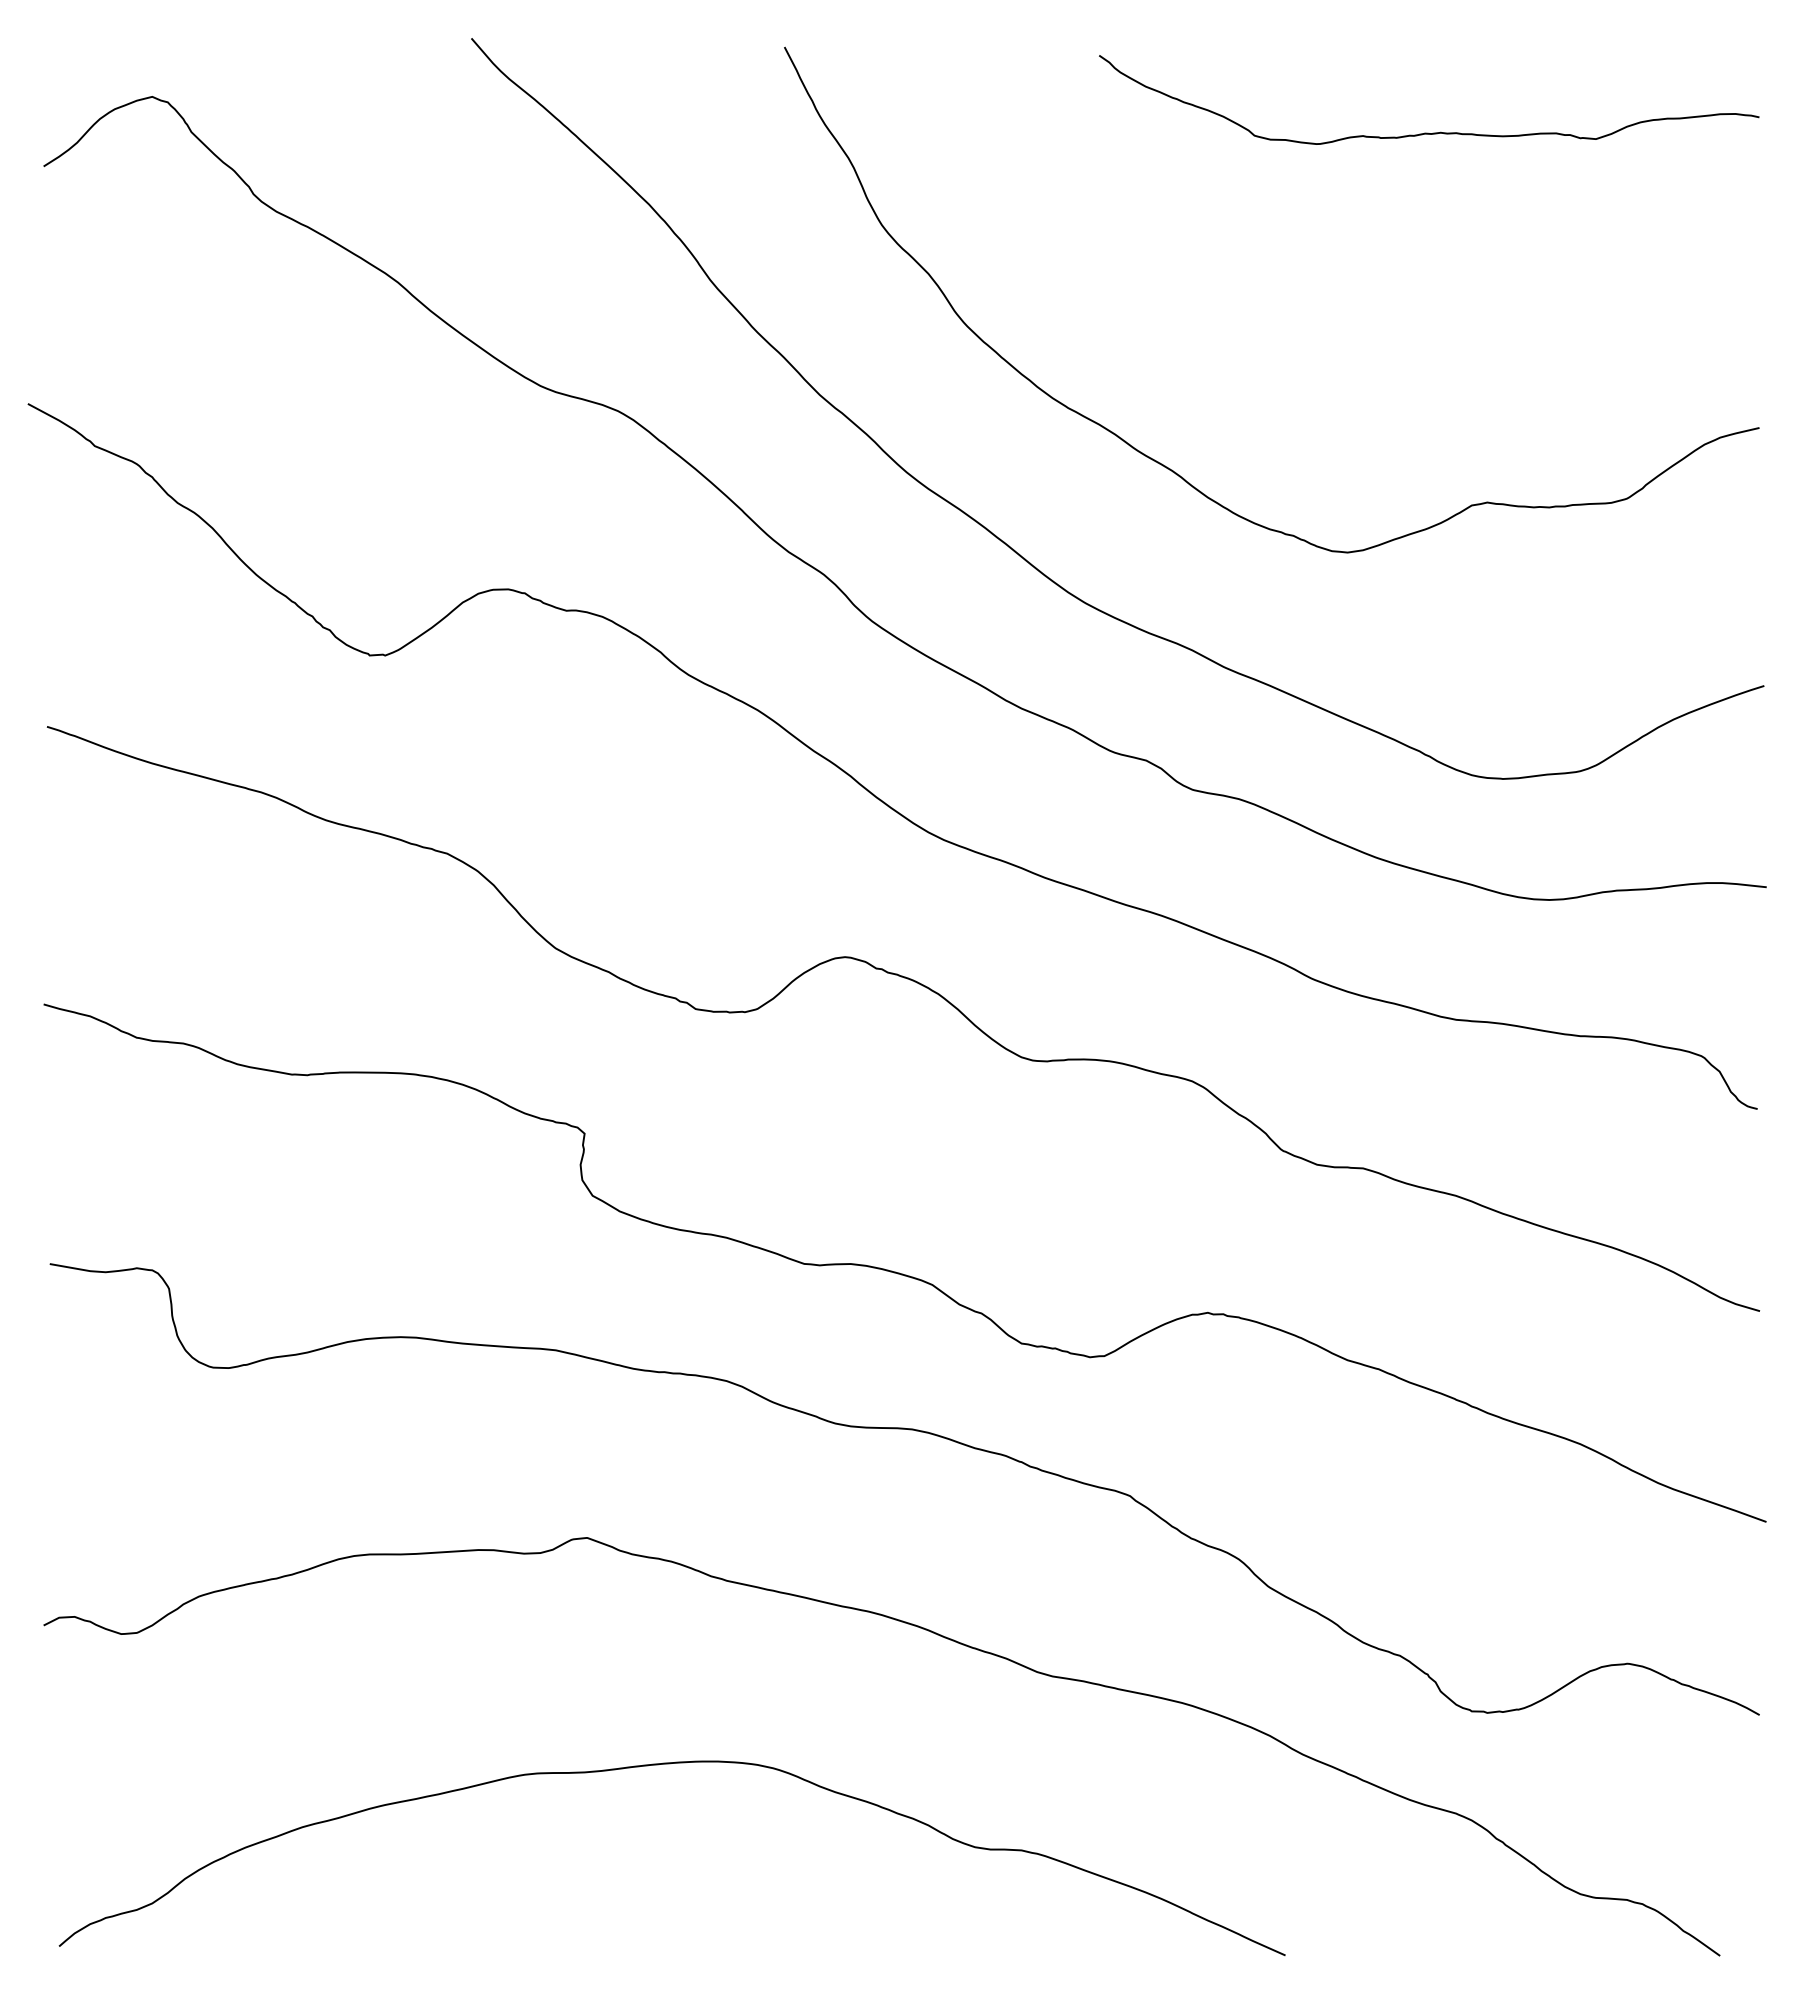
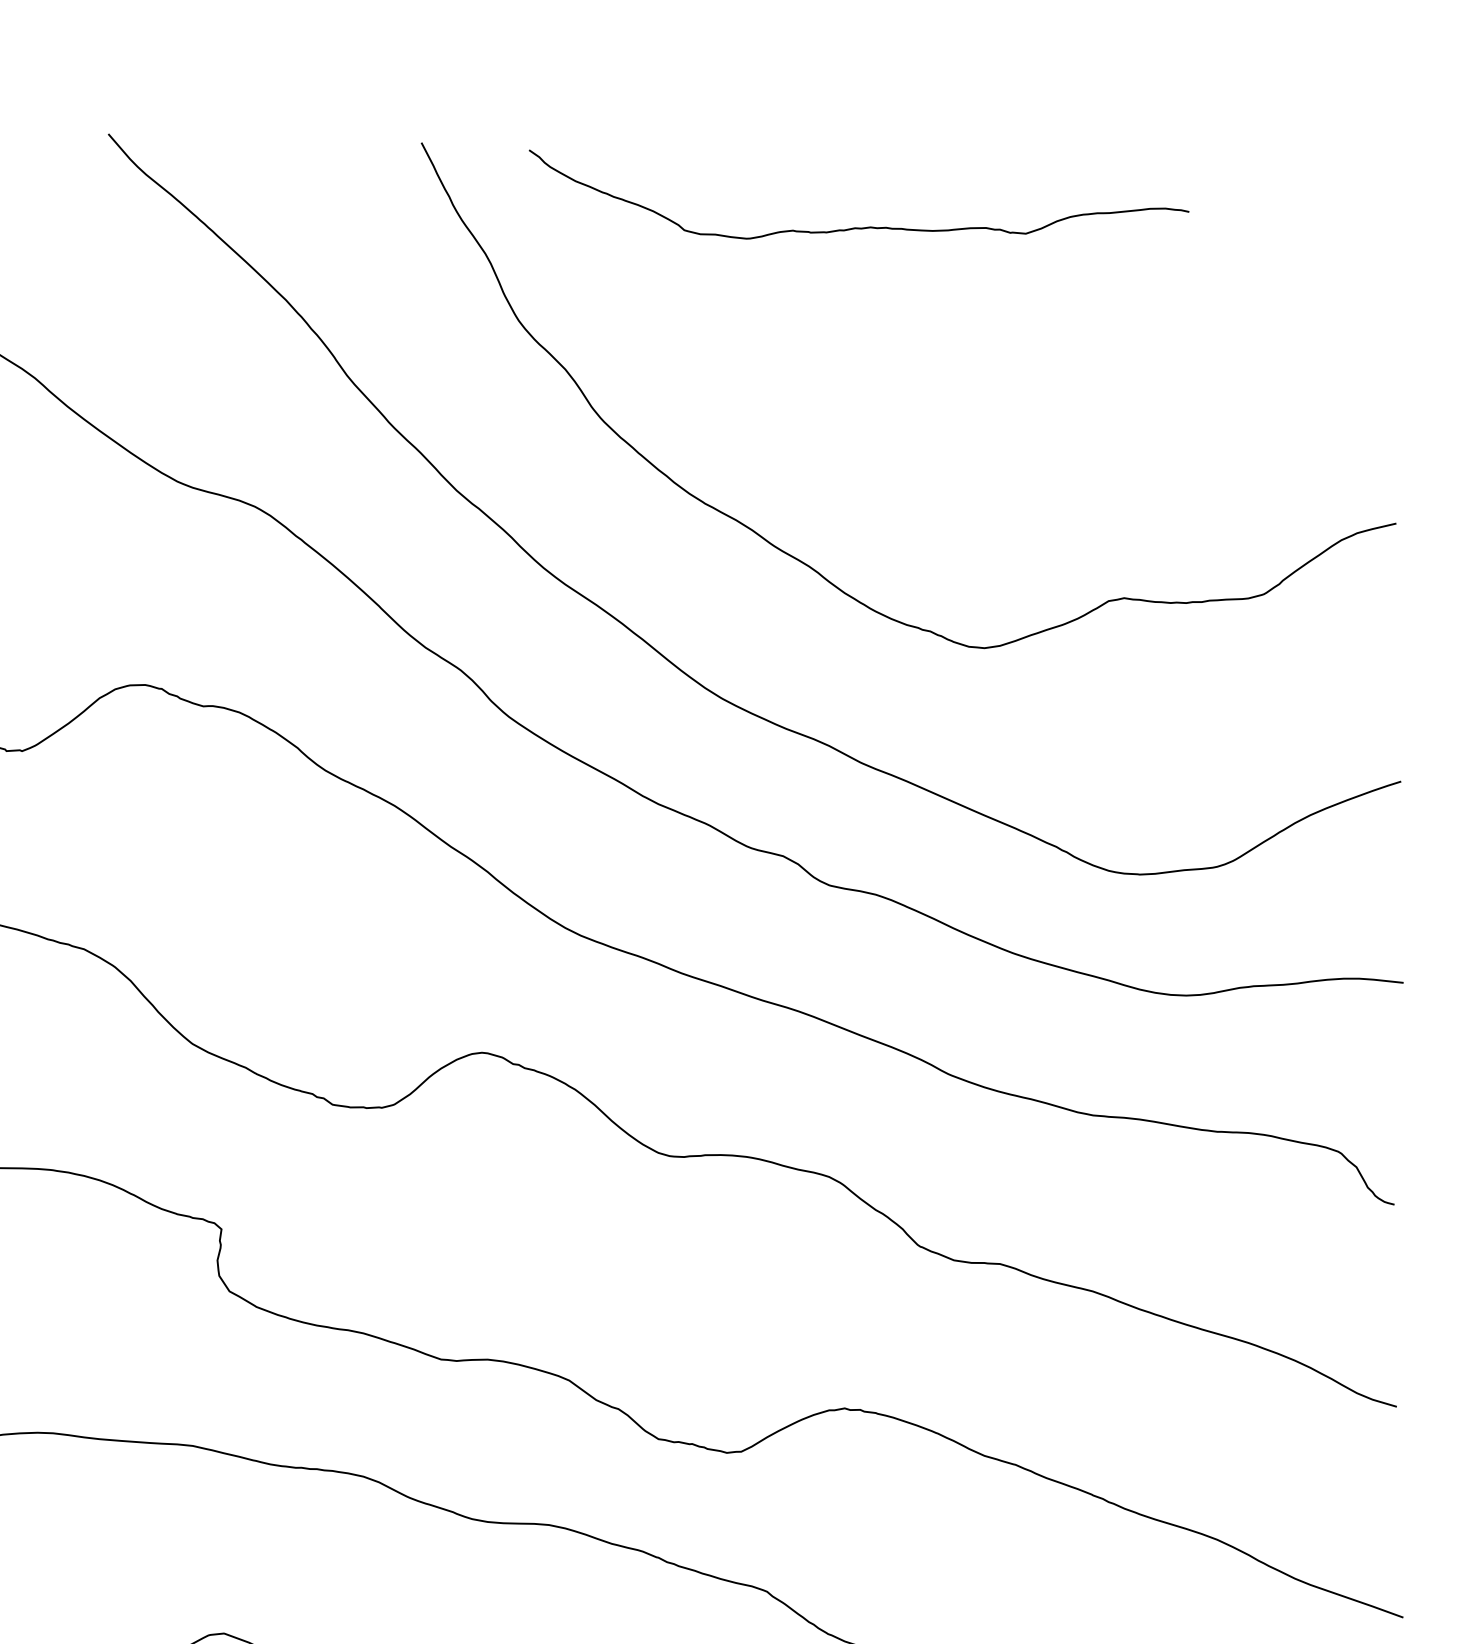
curve: (1428, 132) -> (858, 227), moved

